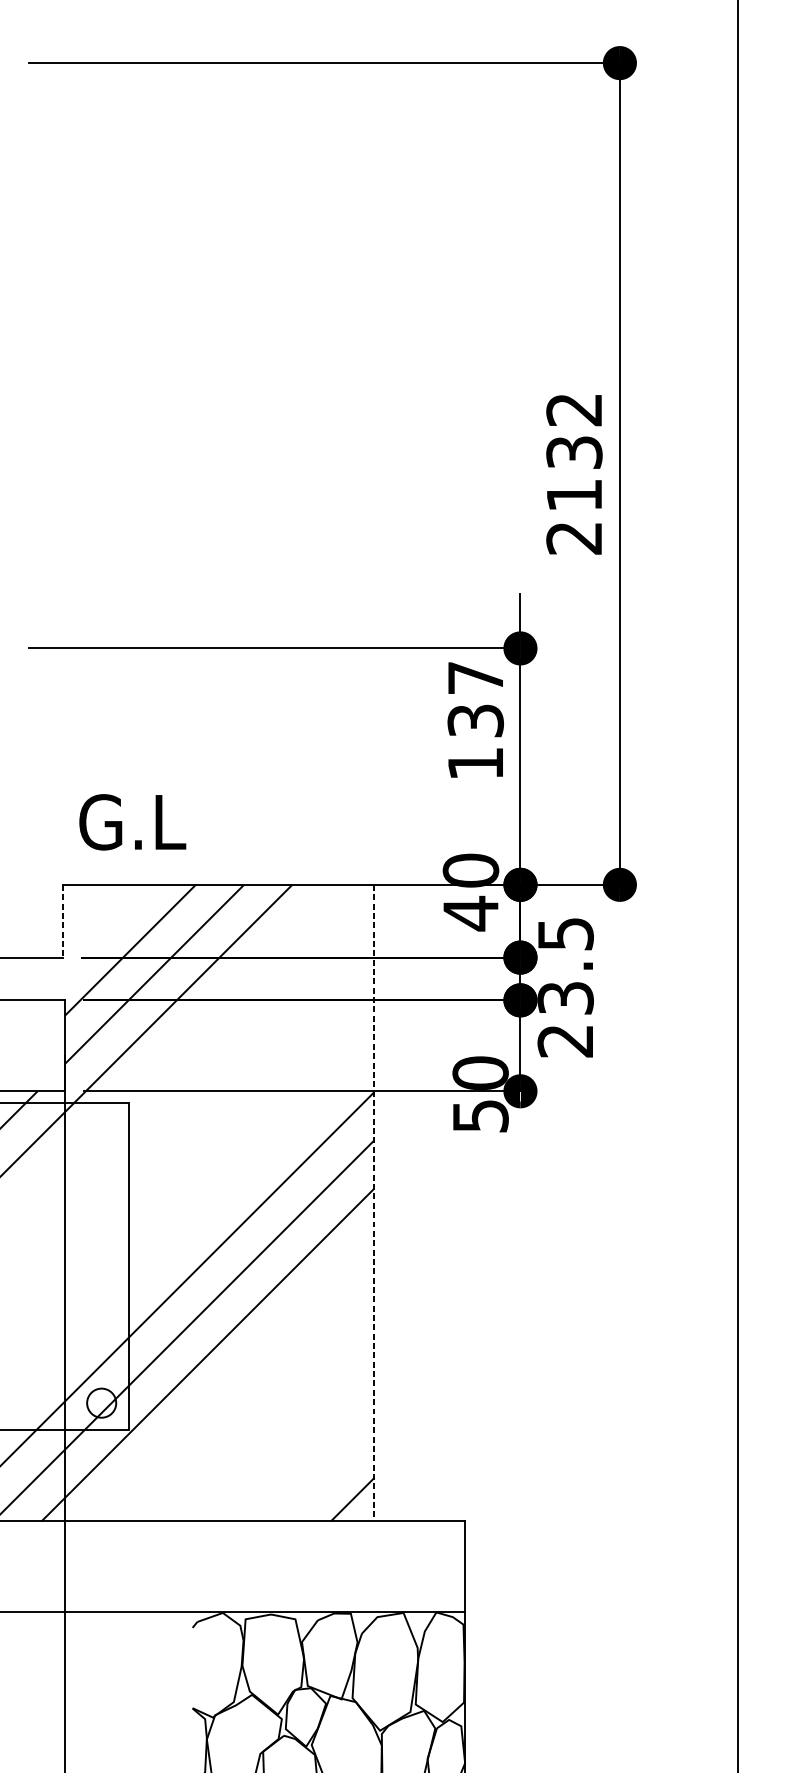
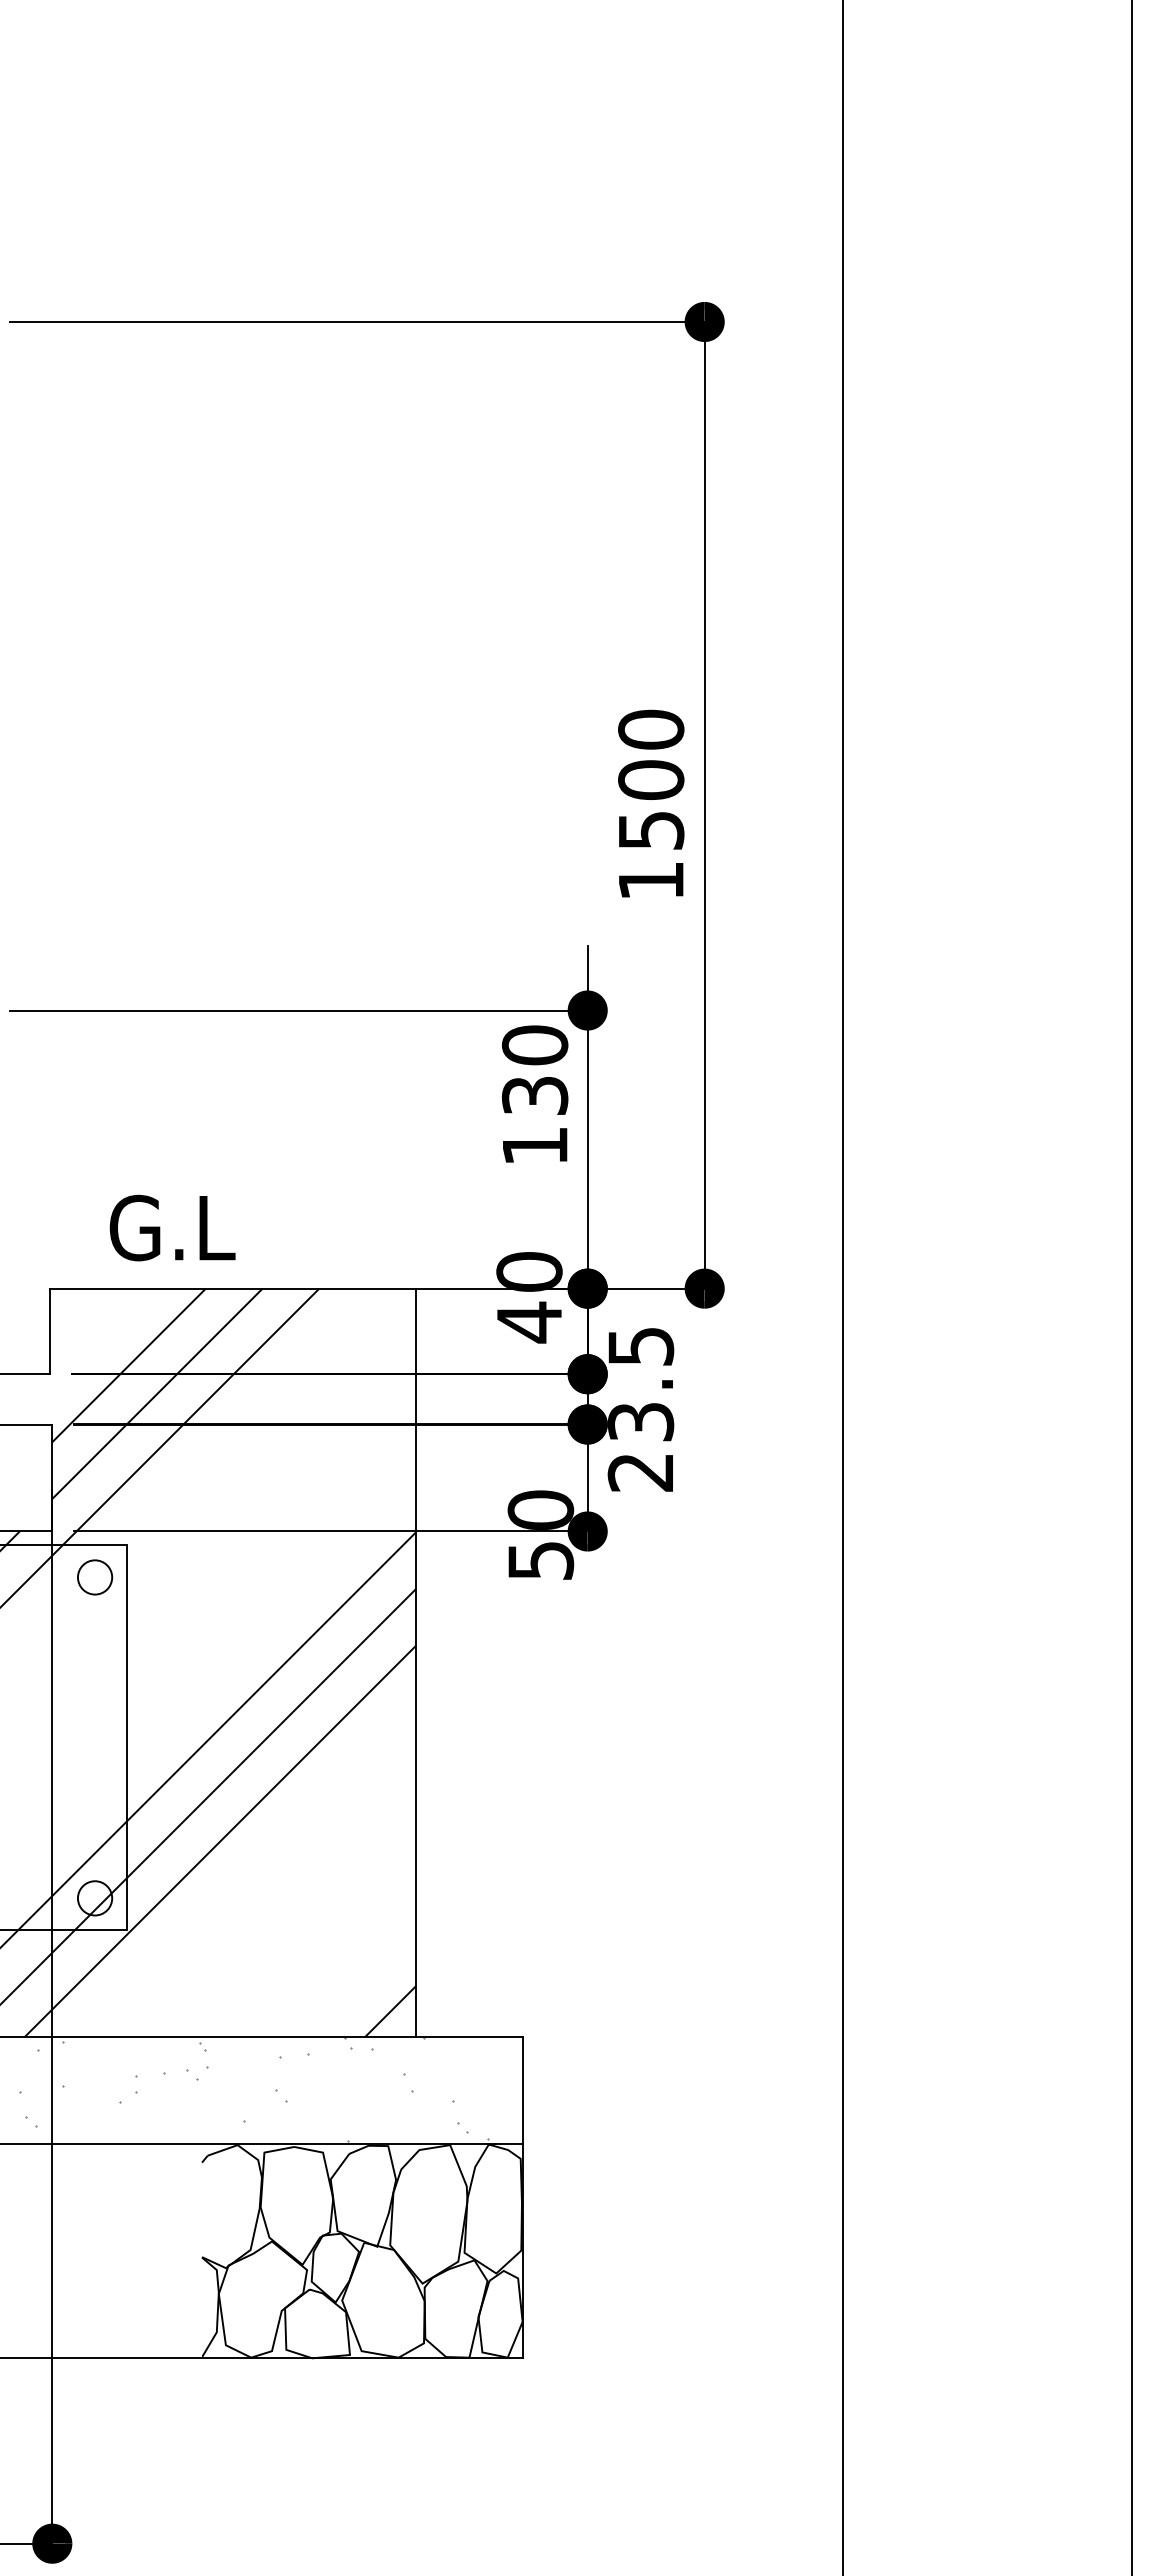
text: (574, 473) -> (651, 804), 2132 -> 1500
text: (475, 678) -> (534, 1045), 137 -> 130
text: (132, 821) -> (172, 1227), moved
line: (63, 921) -> (50, 1331), dashed -> solid
circle: (102, 1130) -> (95, 1577), added
line: (374, 1203) -> (415, 1663), dashed -> solid
hatch: (236, 1564) -> (253, 2088), added

